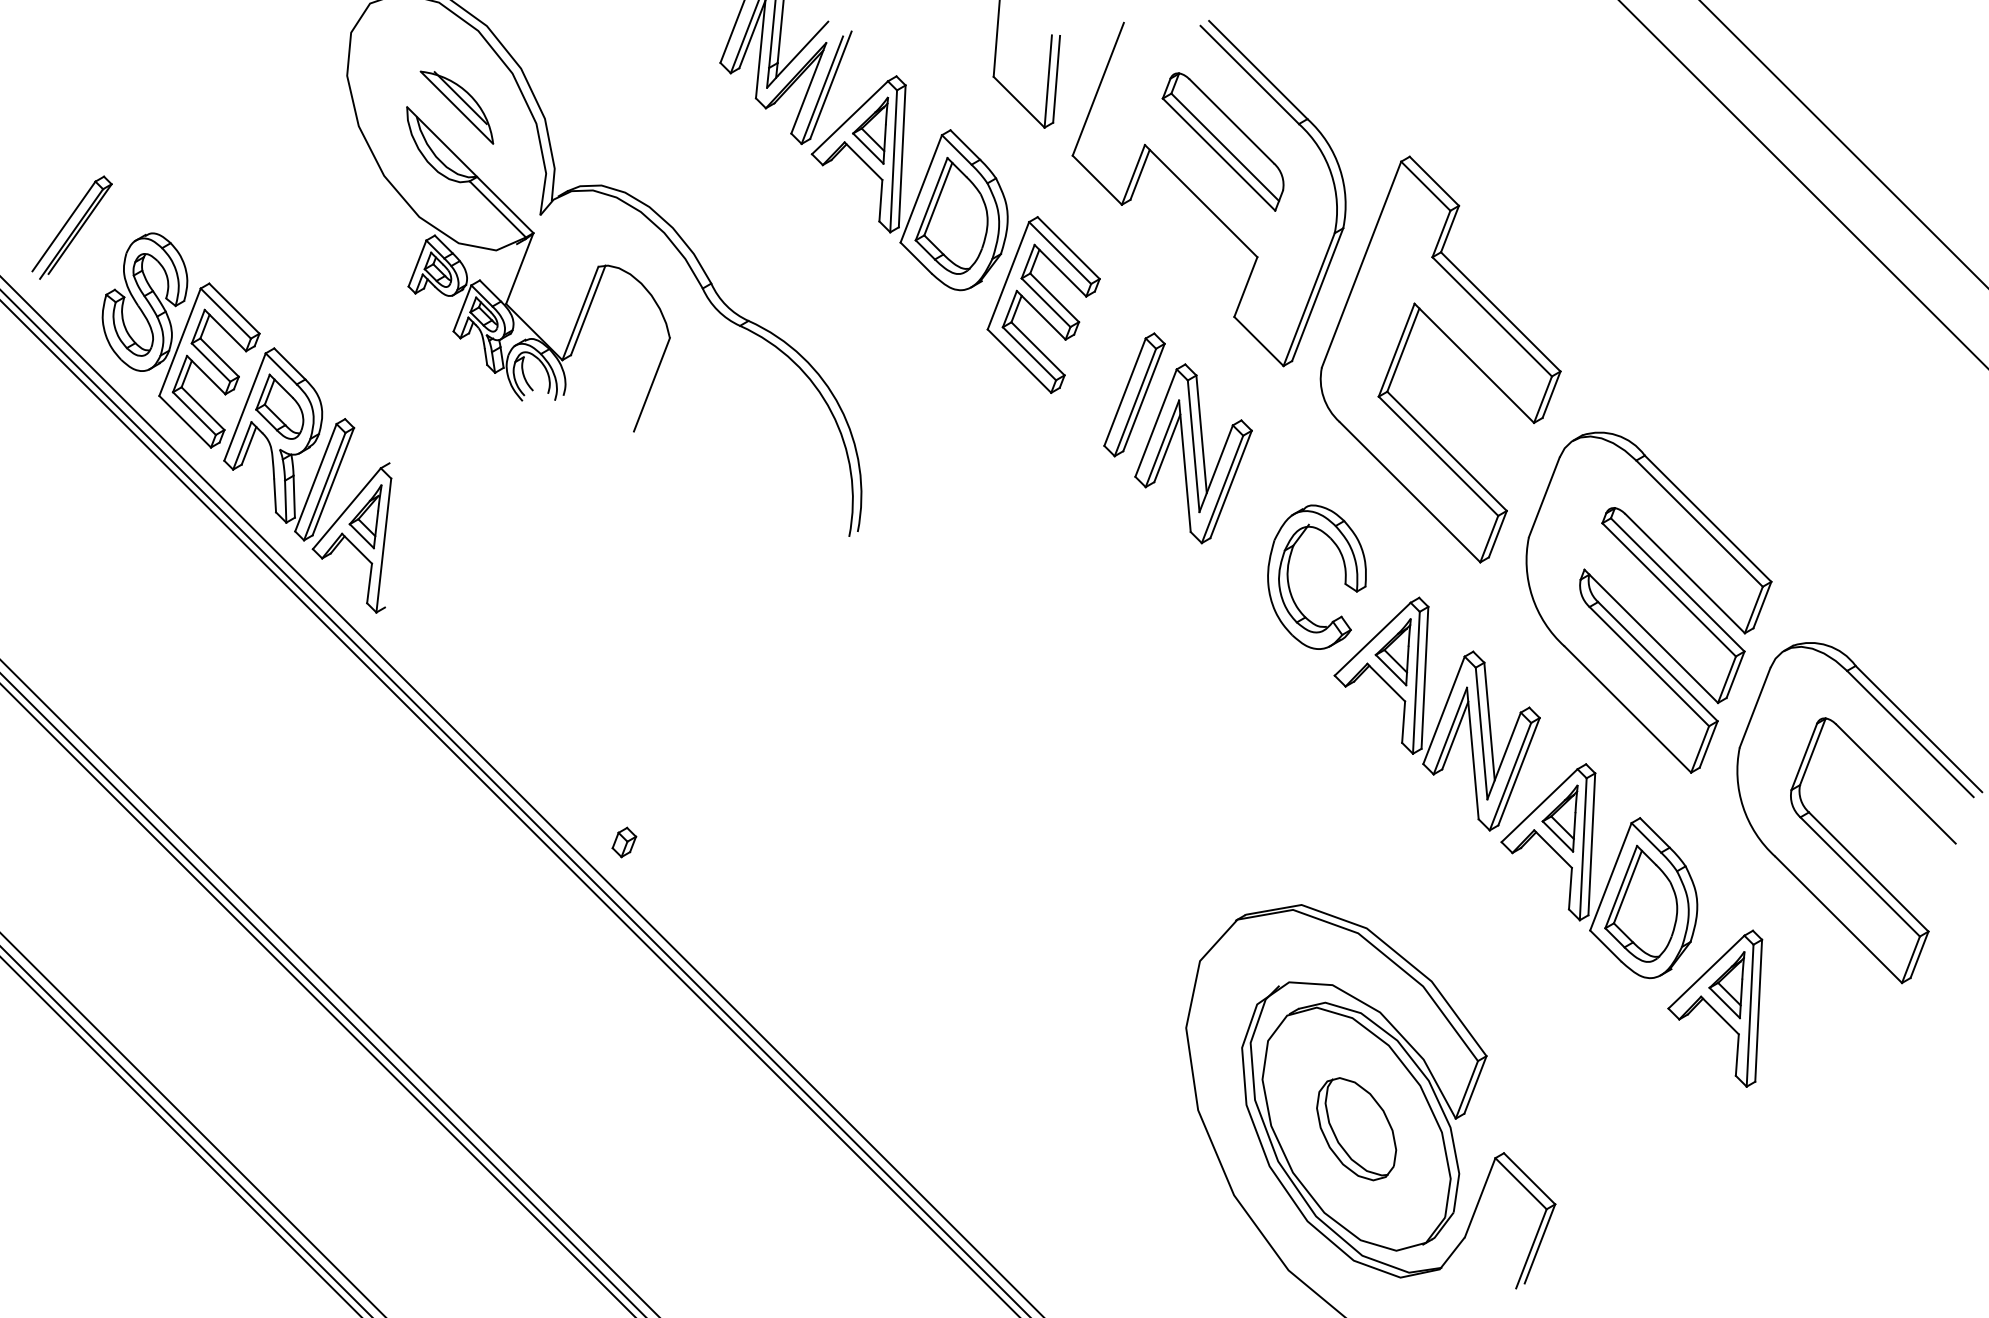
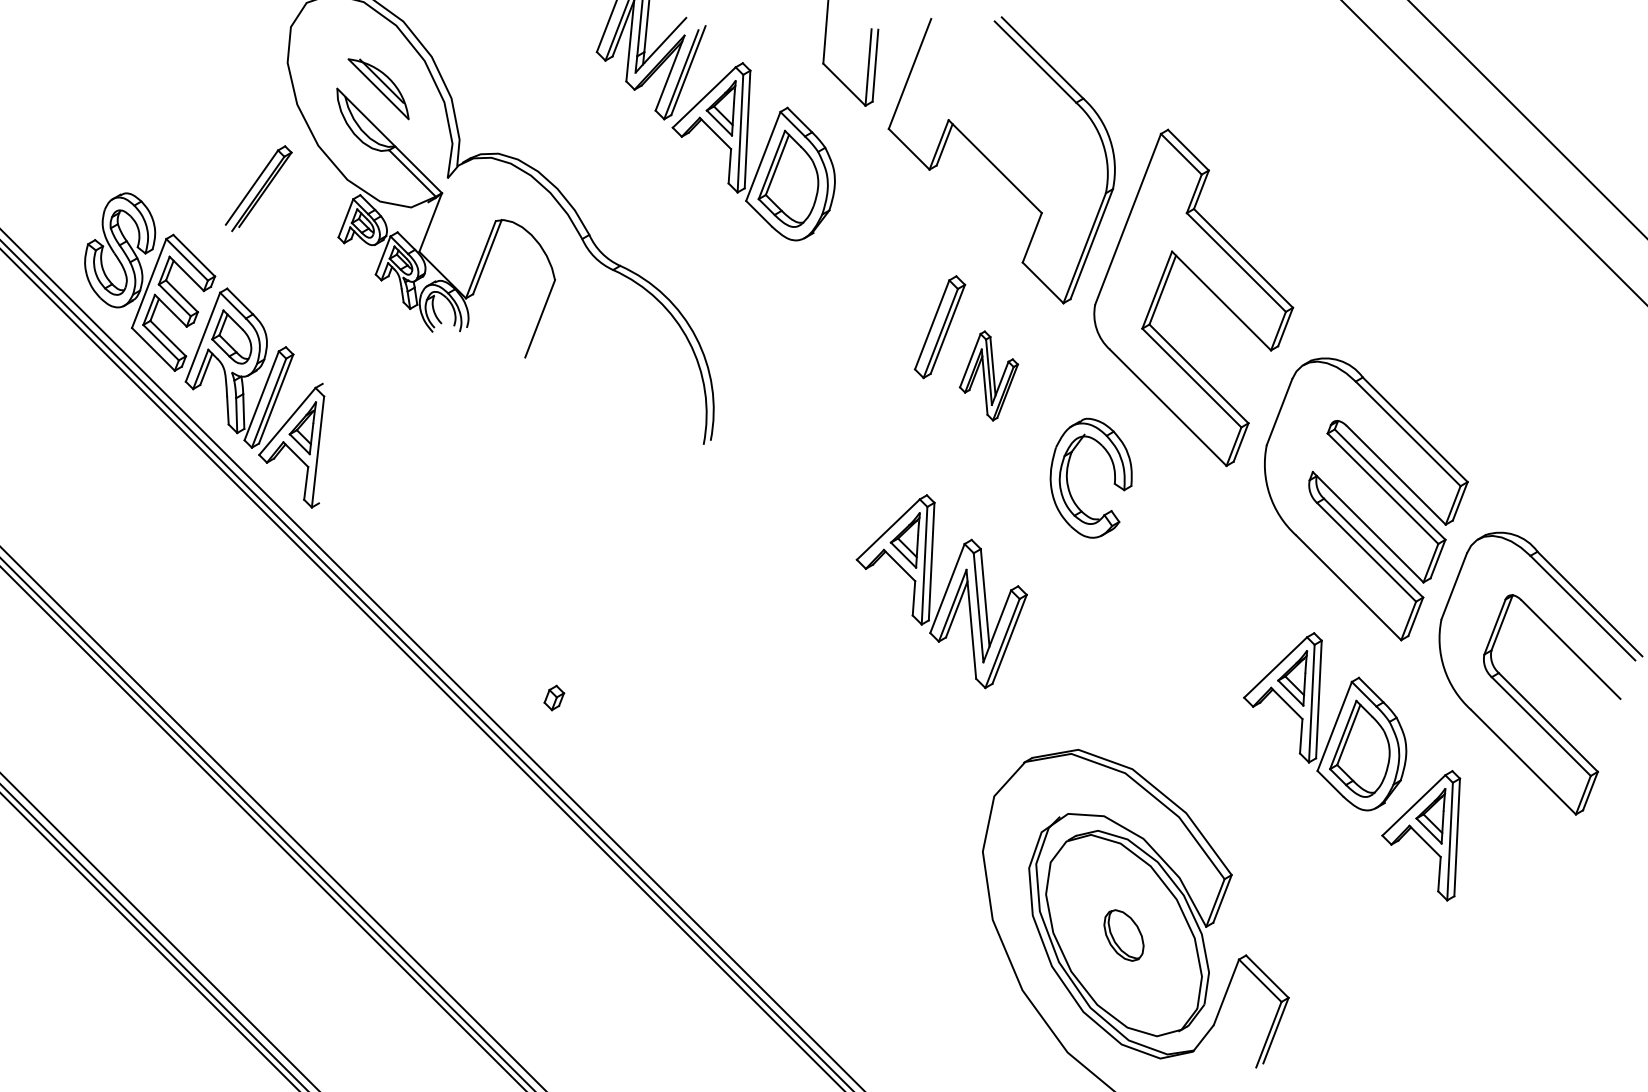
part: (1223, 141) -> (1013, 117), removed
part: (71, 227) -> (258, 188), moved
part: (1043, 304) -> (864, 252), removed
part: (1193, 453) -> (988, 375), size x0.6
part: (1436, 713) -> (941, 591), moved
part: (624, 841) -> (554, 697), moved
part: (1355, 1129) -> (1123, 935), size x0.6

